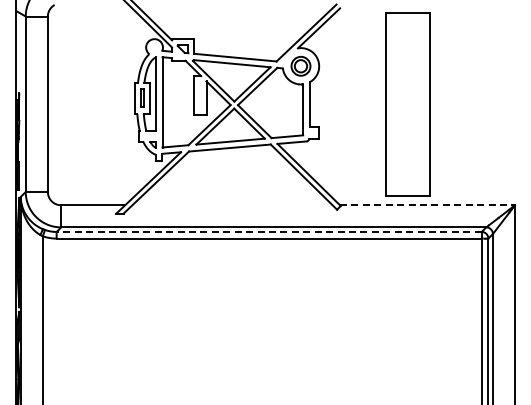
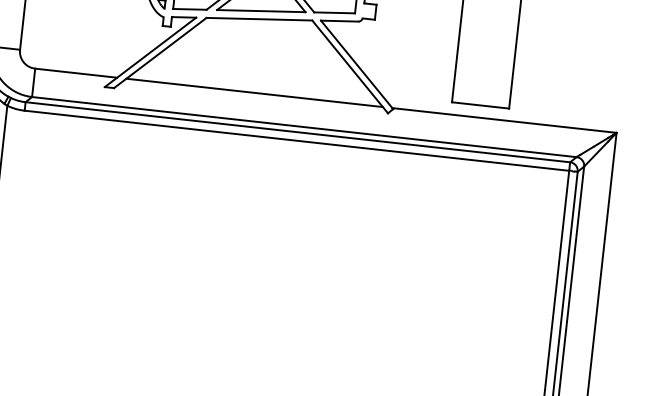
line: (232, 205) -> (254, 93), added
line: (427, 205) -> (504, 120), dashed -> solid
line: (269, 231) -> (298, 131), dashed -> solid

